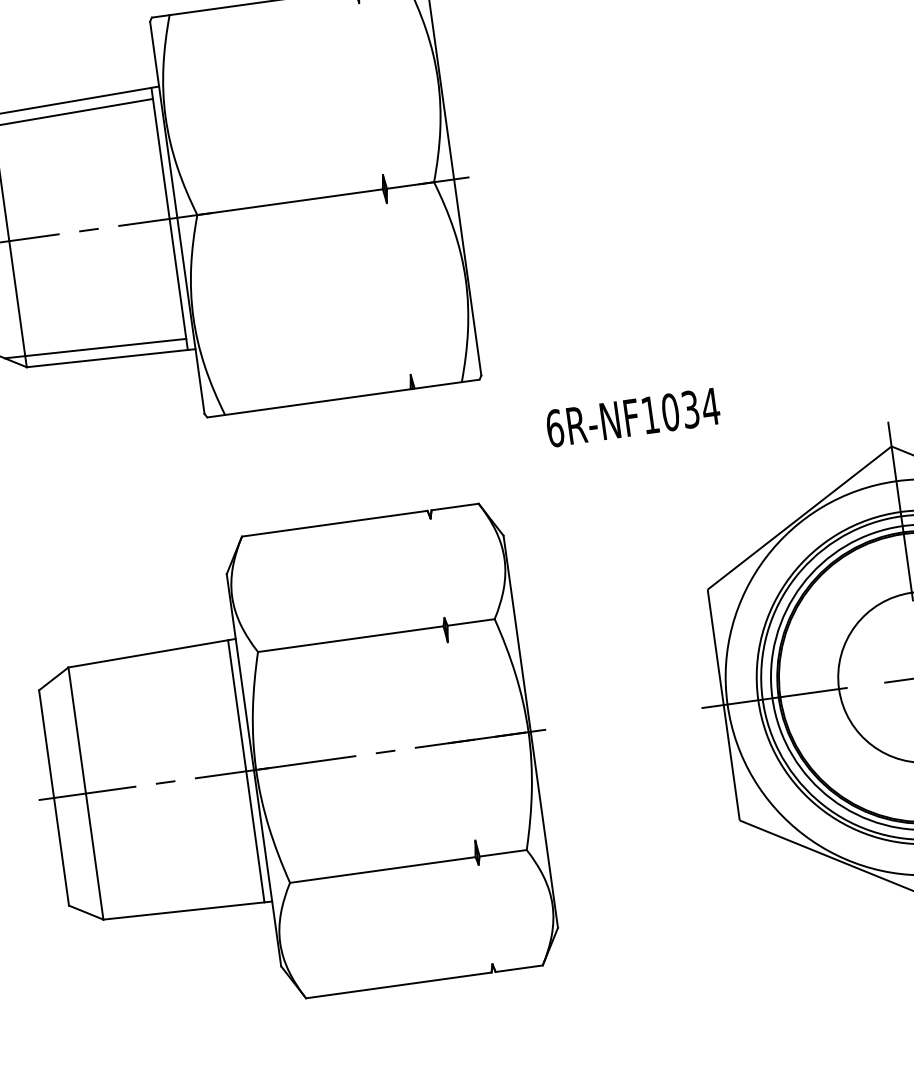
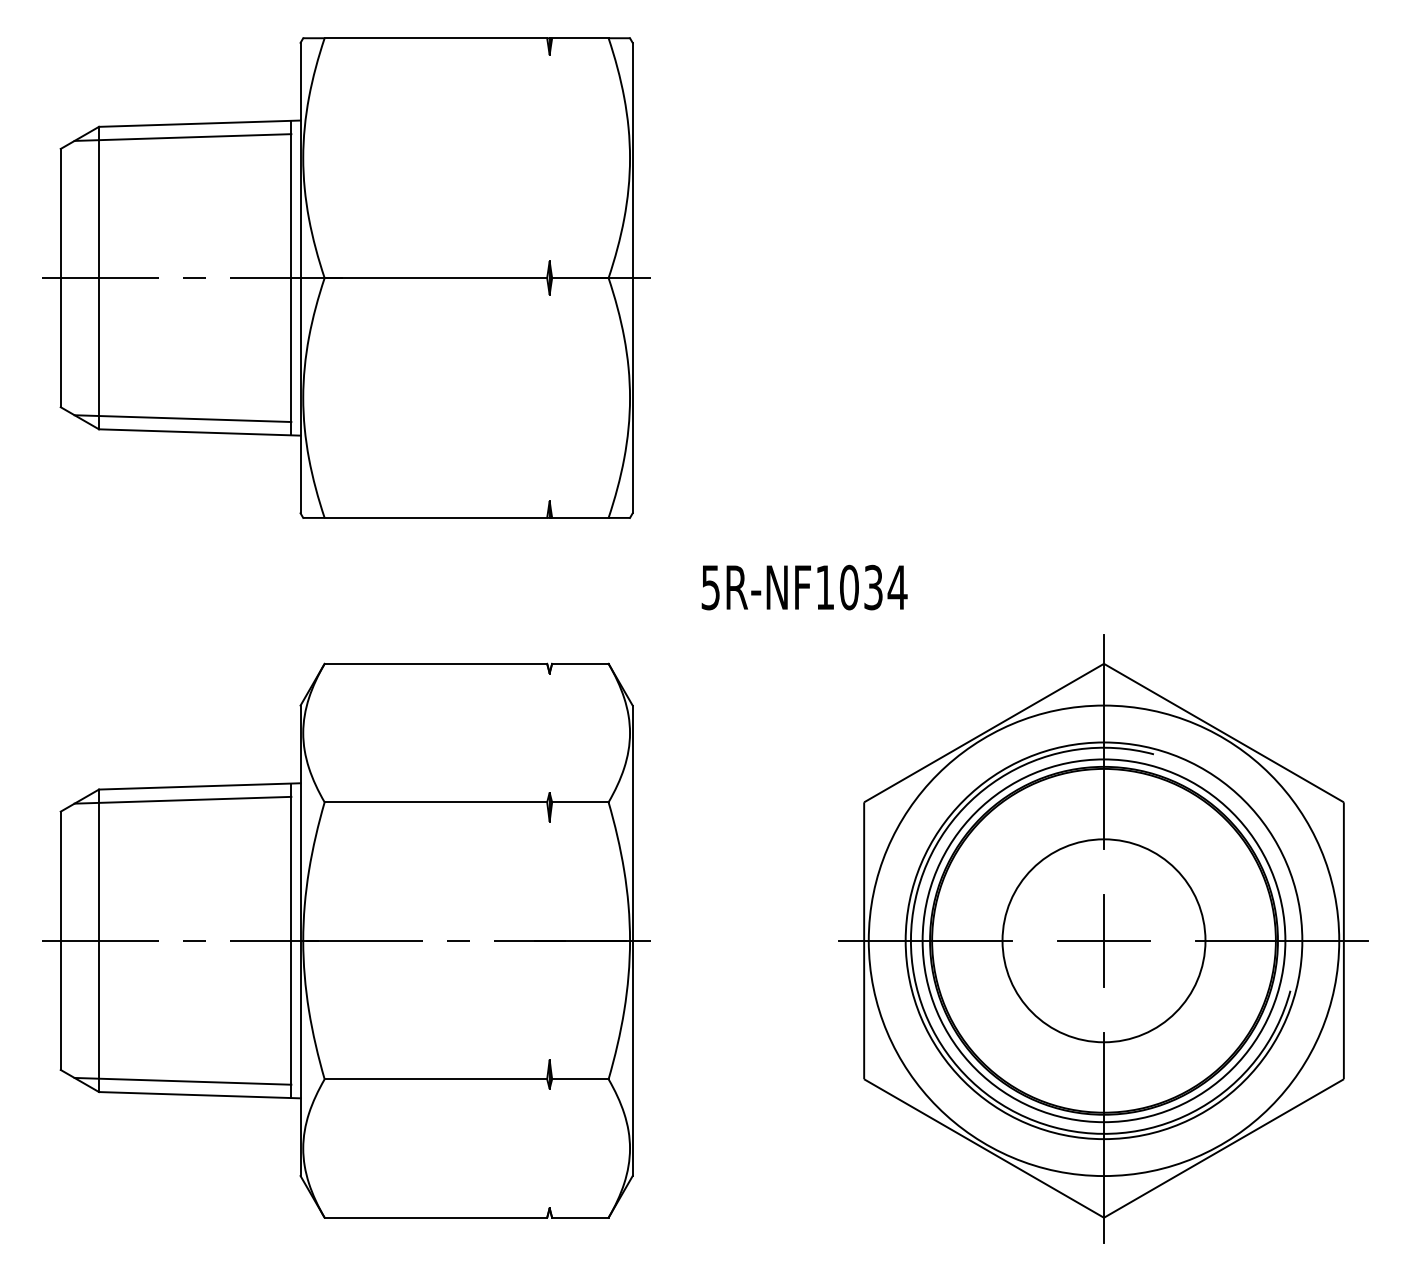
text: (554, 428) -> (710, 587), 6R-NF1034 -> 5R-NF1034
line: (139, 666) -> (182, 799), added
line: (171, 900) -> (182, 1080), added

